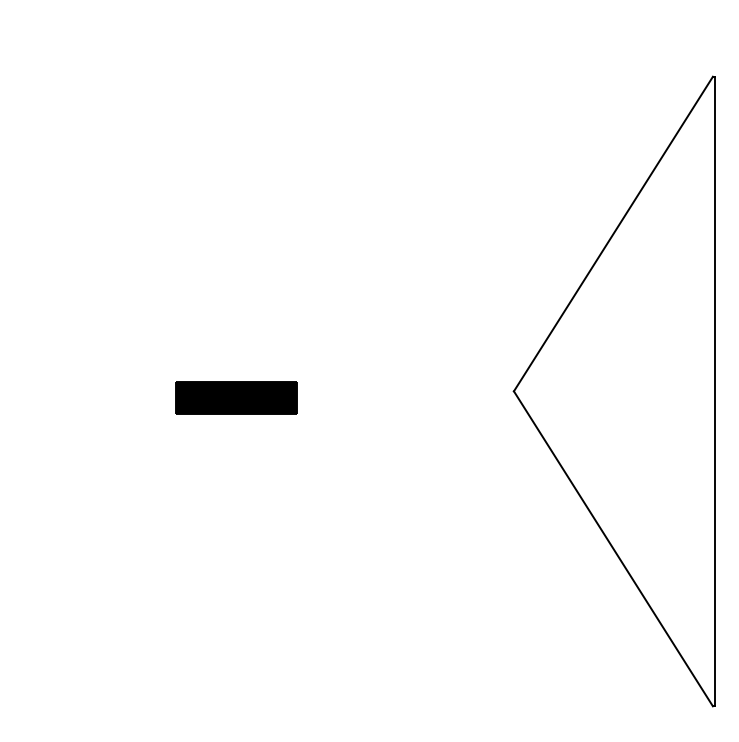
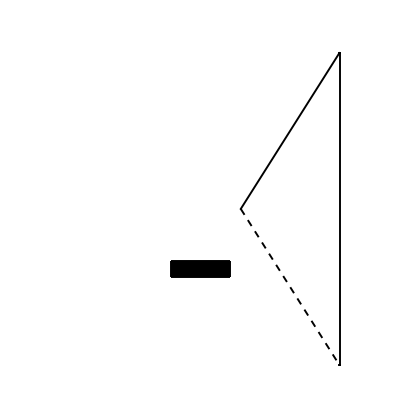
part: (236, 396) -> (200, 268), moved
line: (614, 550) -> (290, 287), solid -> dashed

